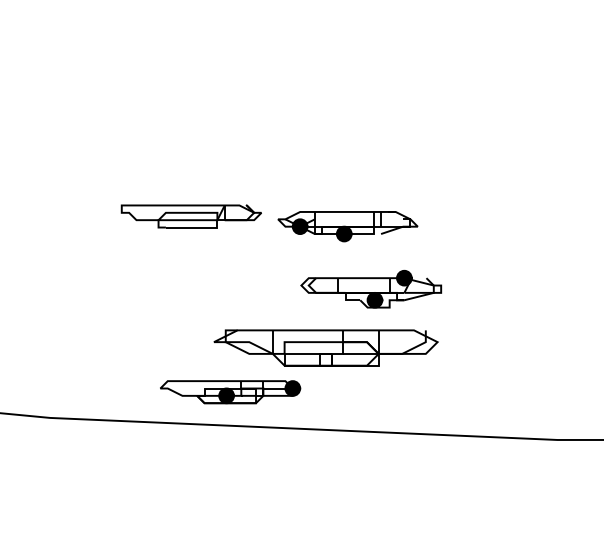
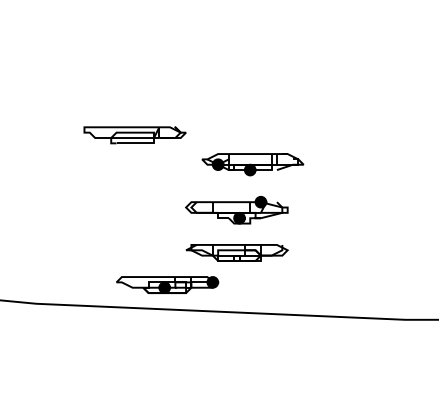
part: (190, 216) -> (134, 135), moved
part: (370, 289) -> (236, 210), moved
part: (325, 347) -> (236, 252), size x0.62

